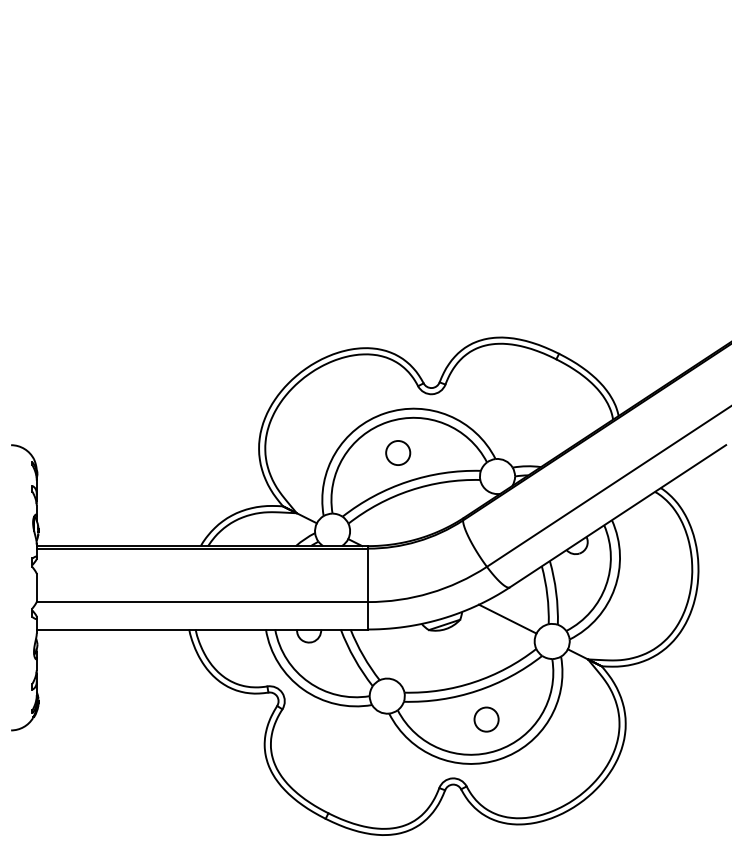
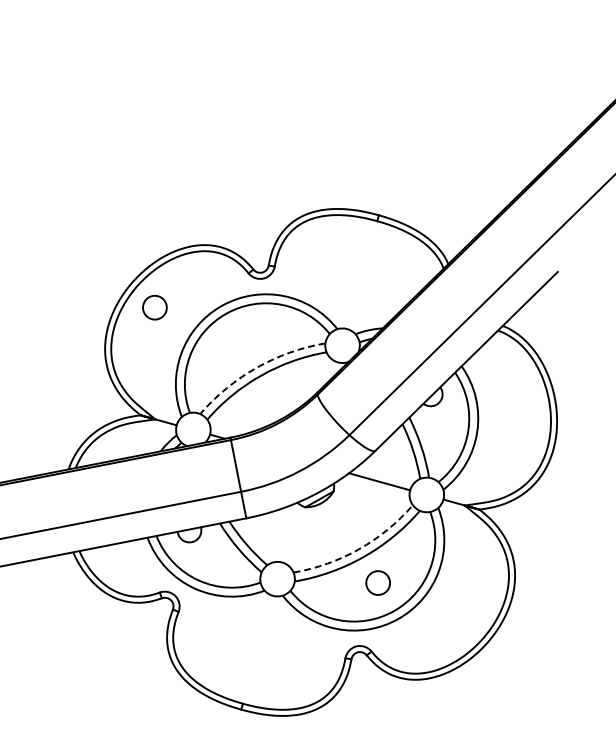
circle: (398, 452) -> (155, 307), moved
arc: (407, 481) -> (256, 367), solid -> dashed
arc: (474, 682) -> (359, 549), solid -> dashed

